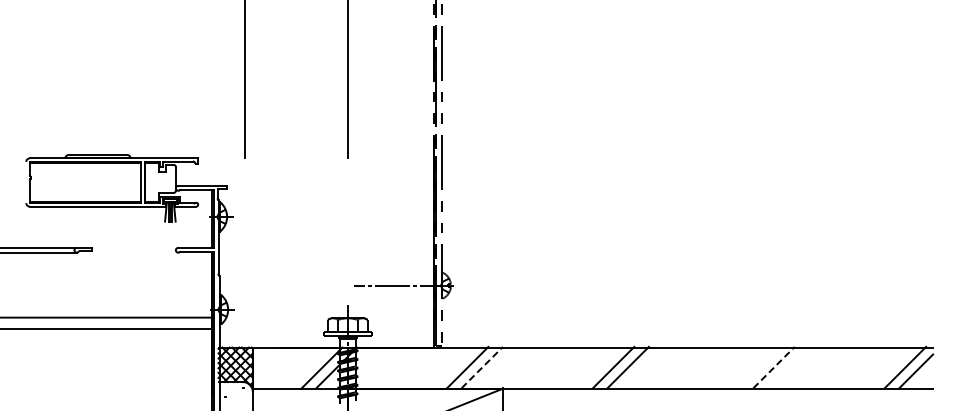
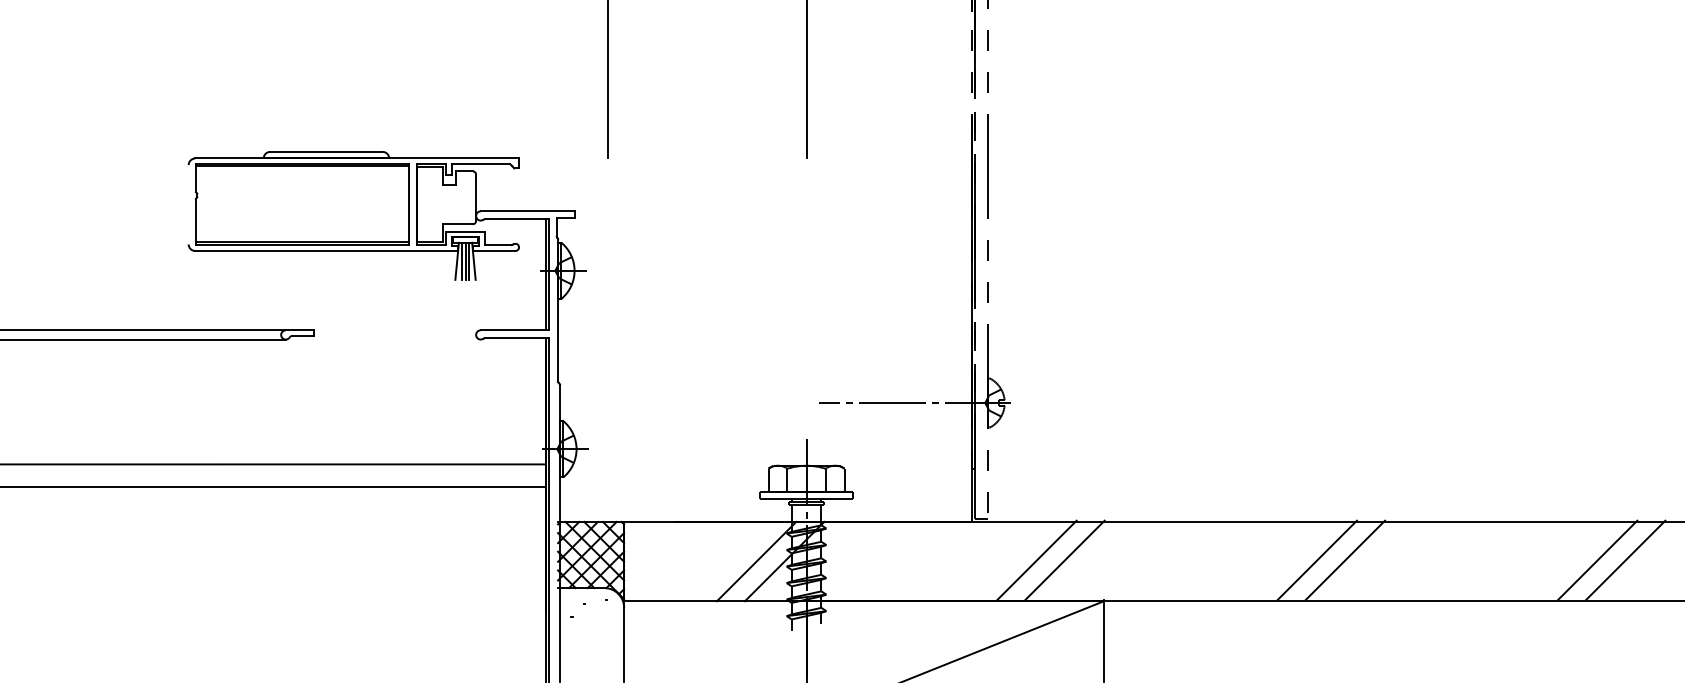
line: (482, 367) -> (1065, 560), dashed -> solid
line: (759, 367) -> (1597, 560), added
line: (774, 367) -> (1626, 560), dashed -> solid

